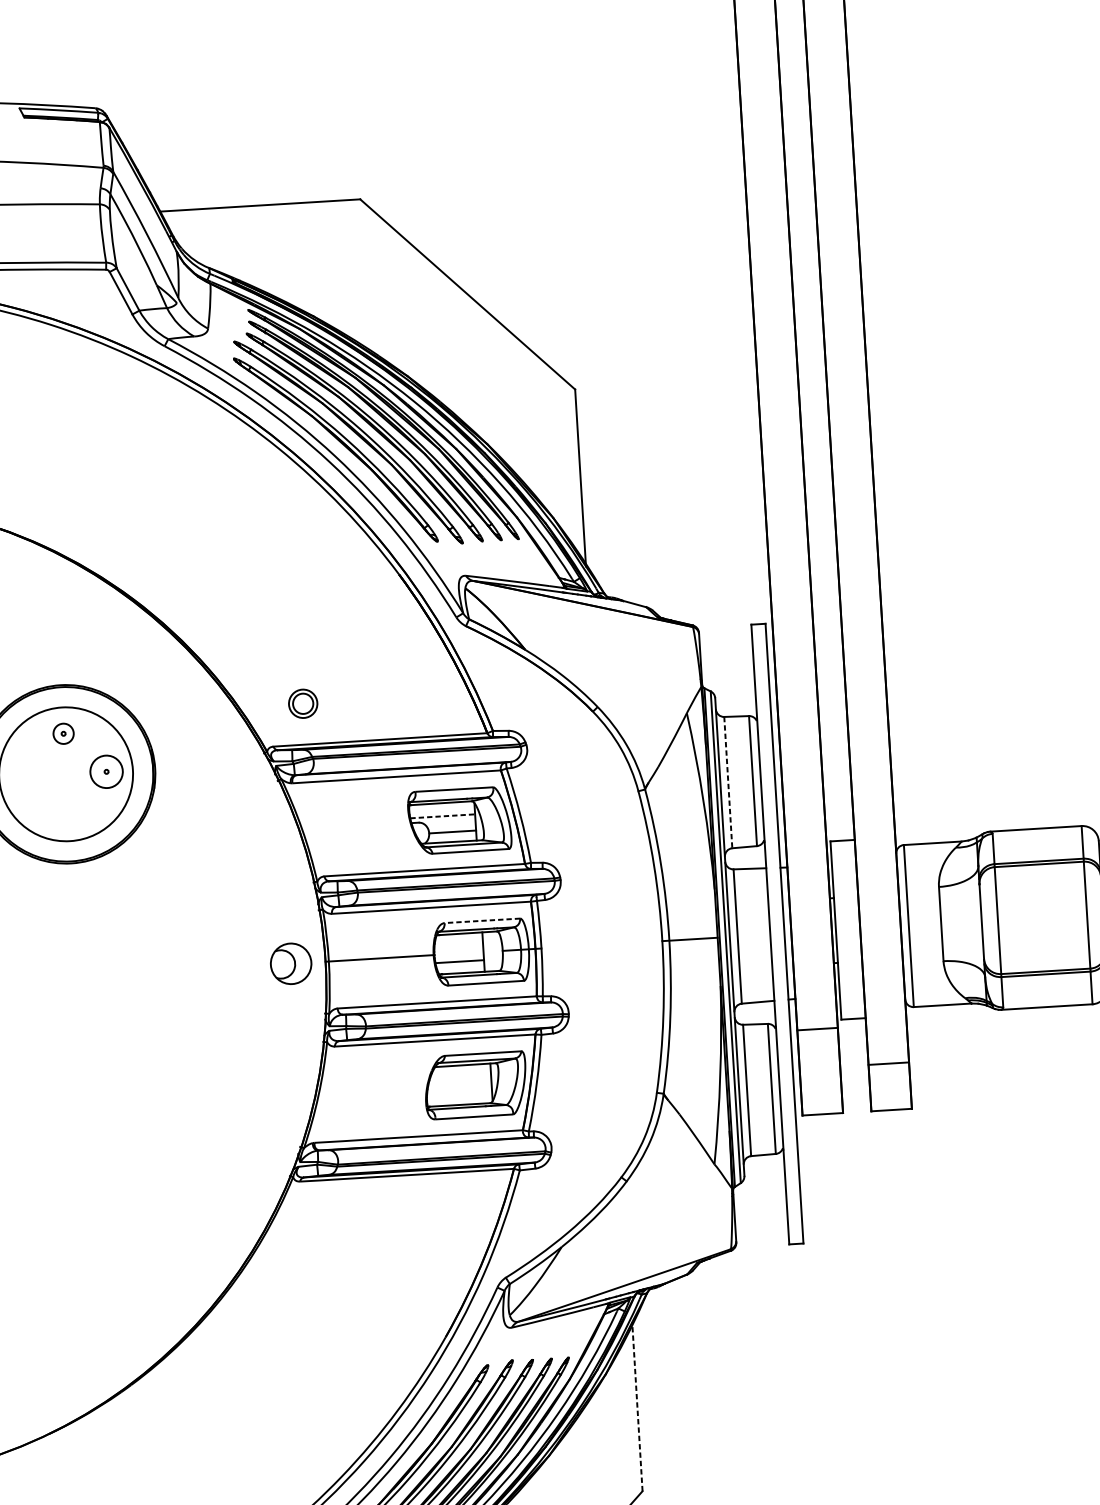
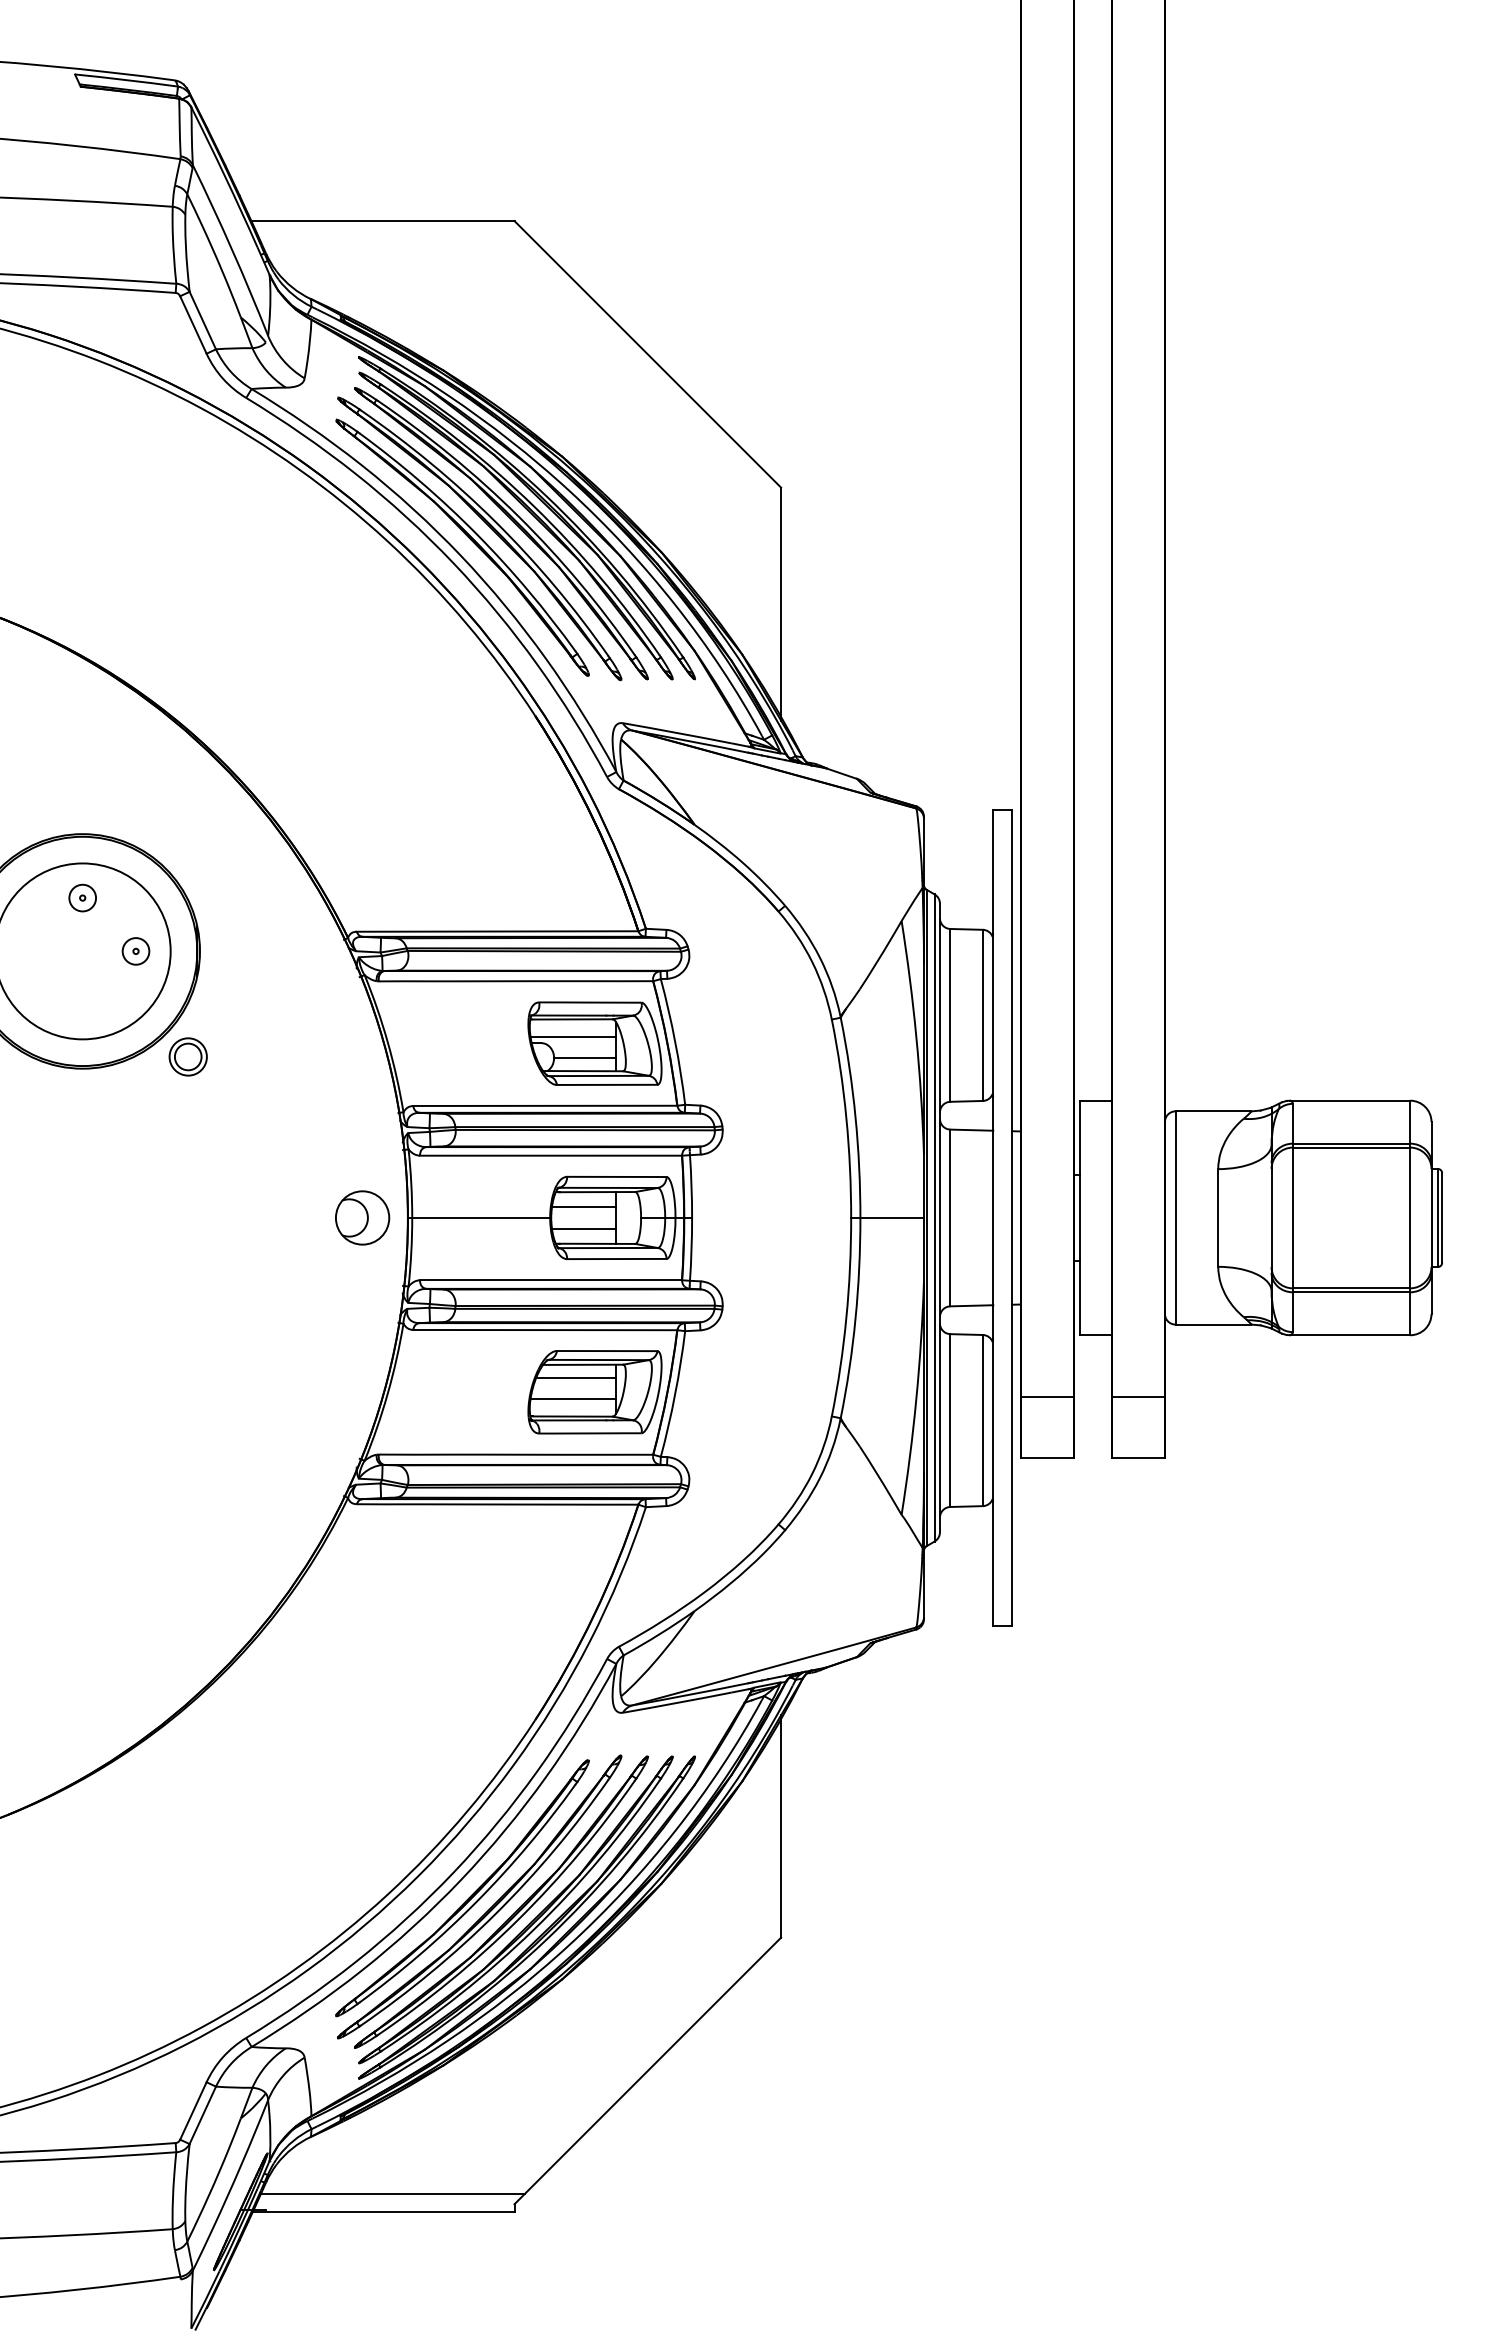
part: (302, 703) -> (187, 1056), moved
circle: (106, 771) -> (135, 951), size x0.62
line: (728, 782) -> (950, 1015), dashed -> solid
line: (442, 816) -> (573, 1036), dashed -> solid
line: (482, 920) -> (616, 1176), dashed -> solid
line: (458, 945) -> (583, 1207), added
line: (817, 1028) -> (1047, 1396), moved
line: (460, 1075) -> (575, 1377), added
line: (459, 1092) -> (572, 1399), added
line: (637, 1406) -> (781, 1826), dashed -> solid

